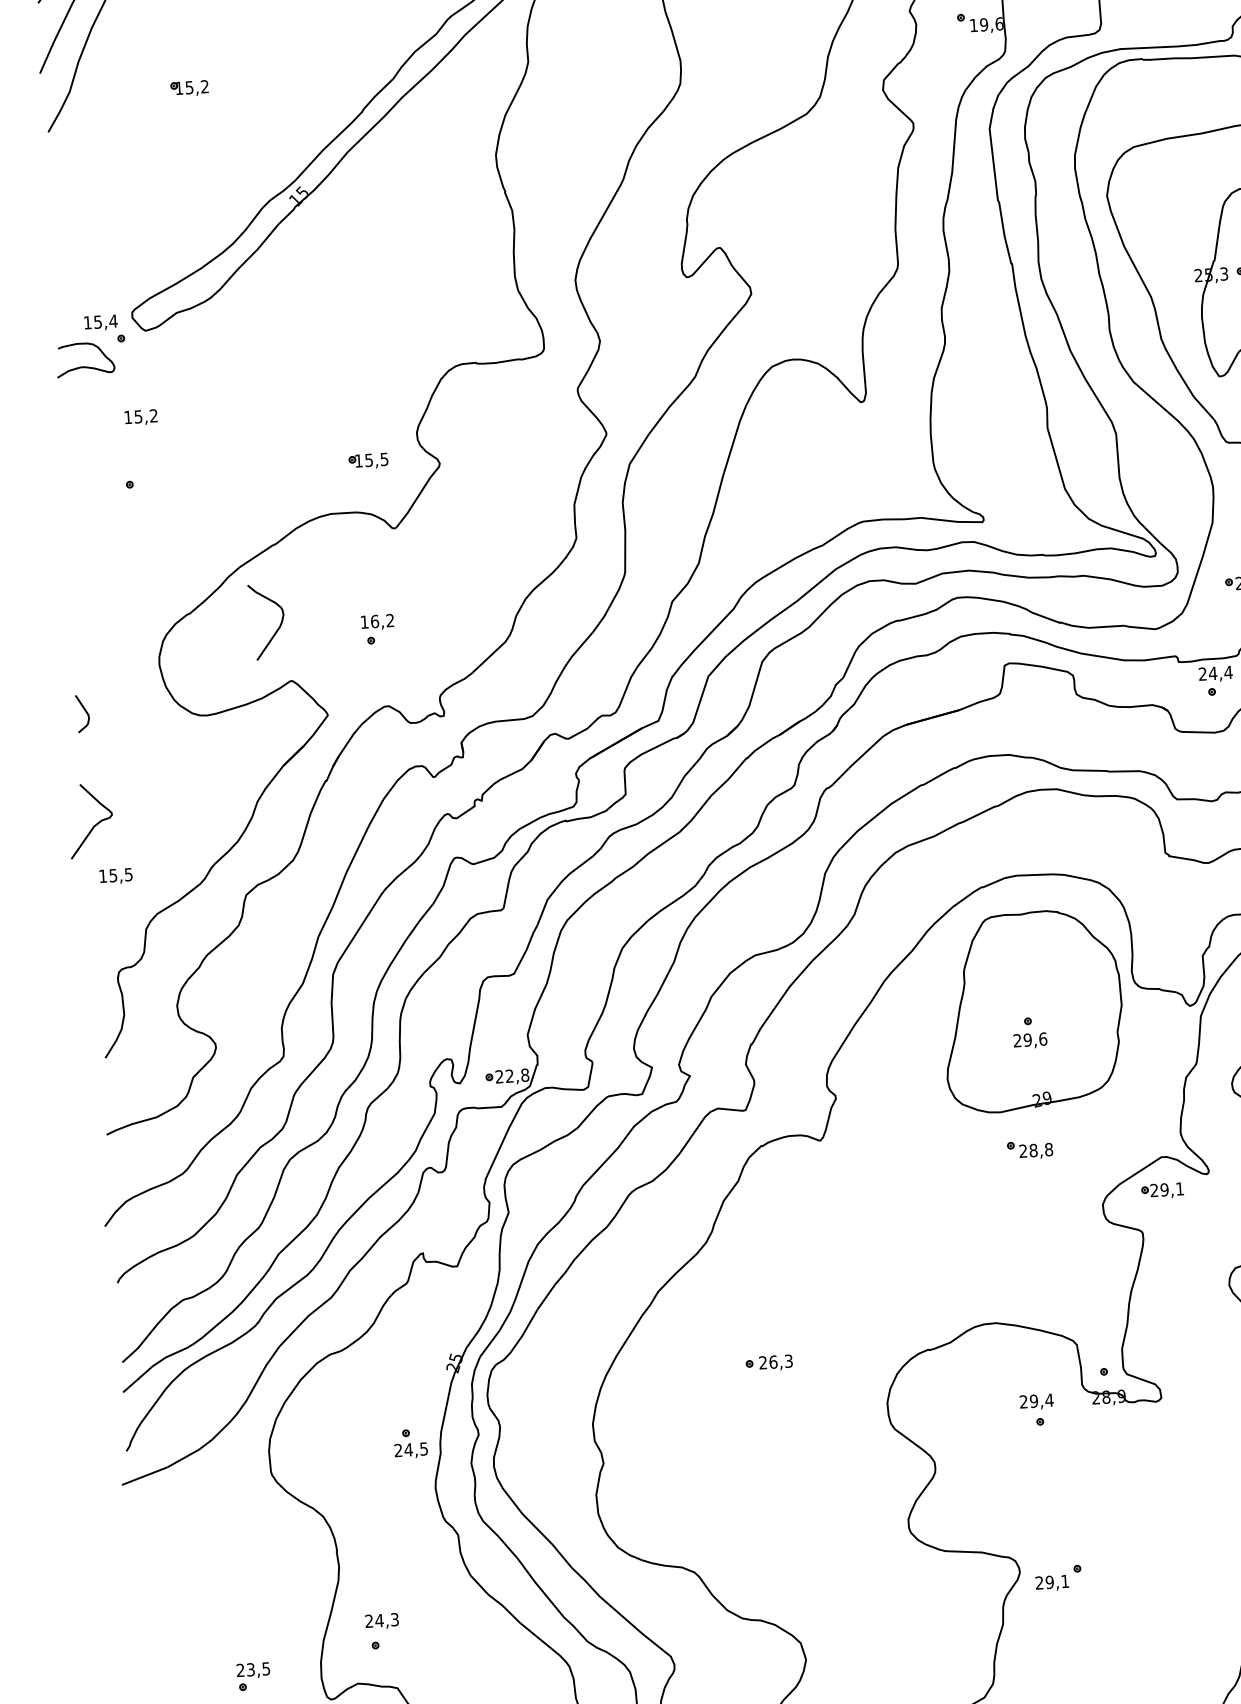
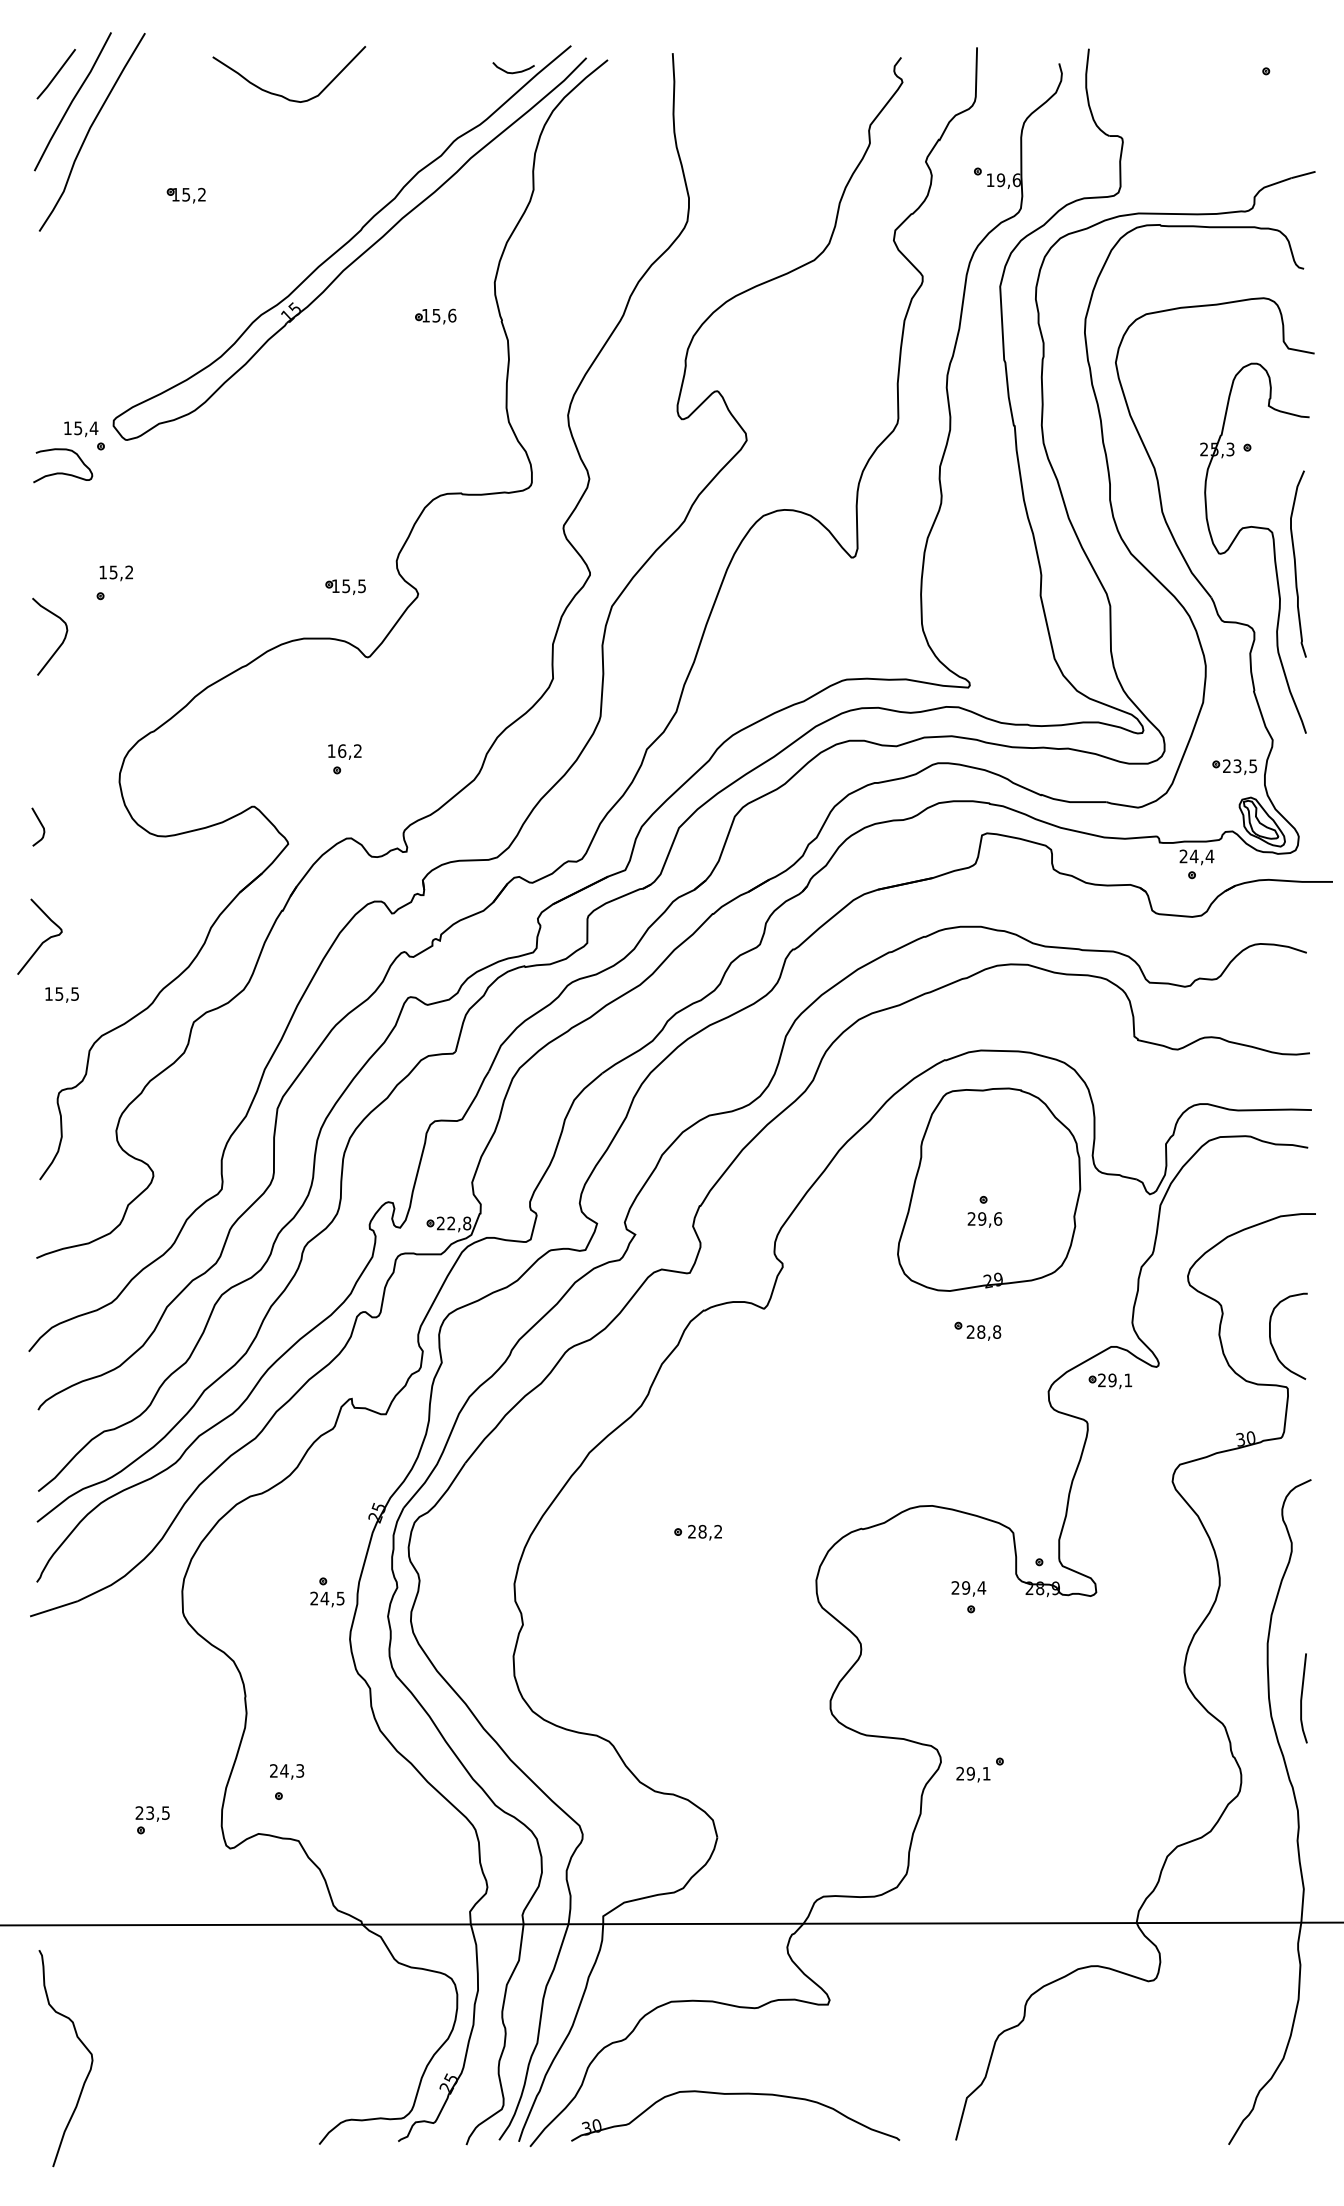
part: (440, 191) -> (435, 316), added
text: (140, 417) -> (115, 573), moved
curve: (278, 626) -> (61, 642), moved
text: (781, 1361) -> (710, 1531), 26,3 -> 28,2

